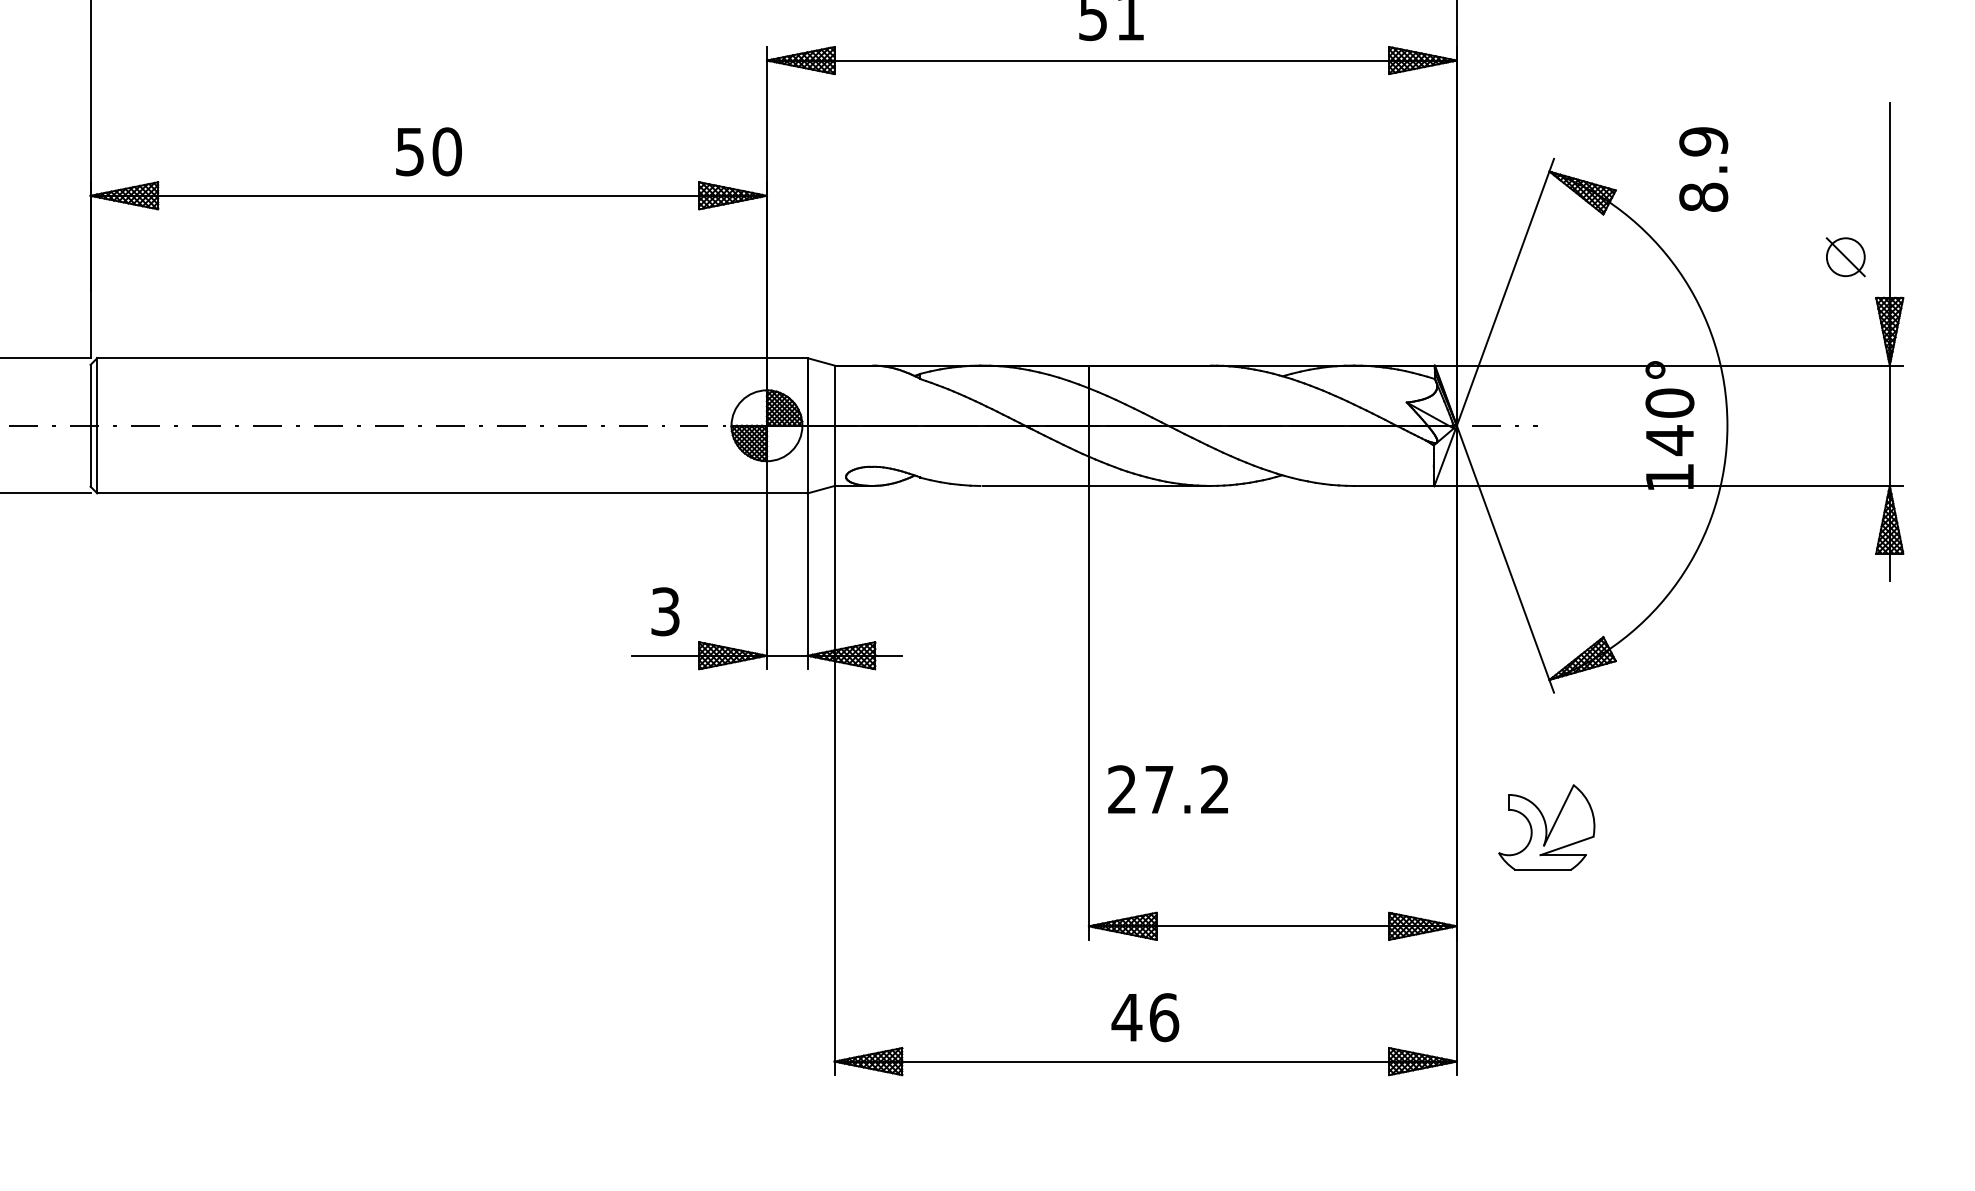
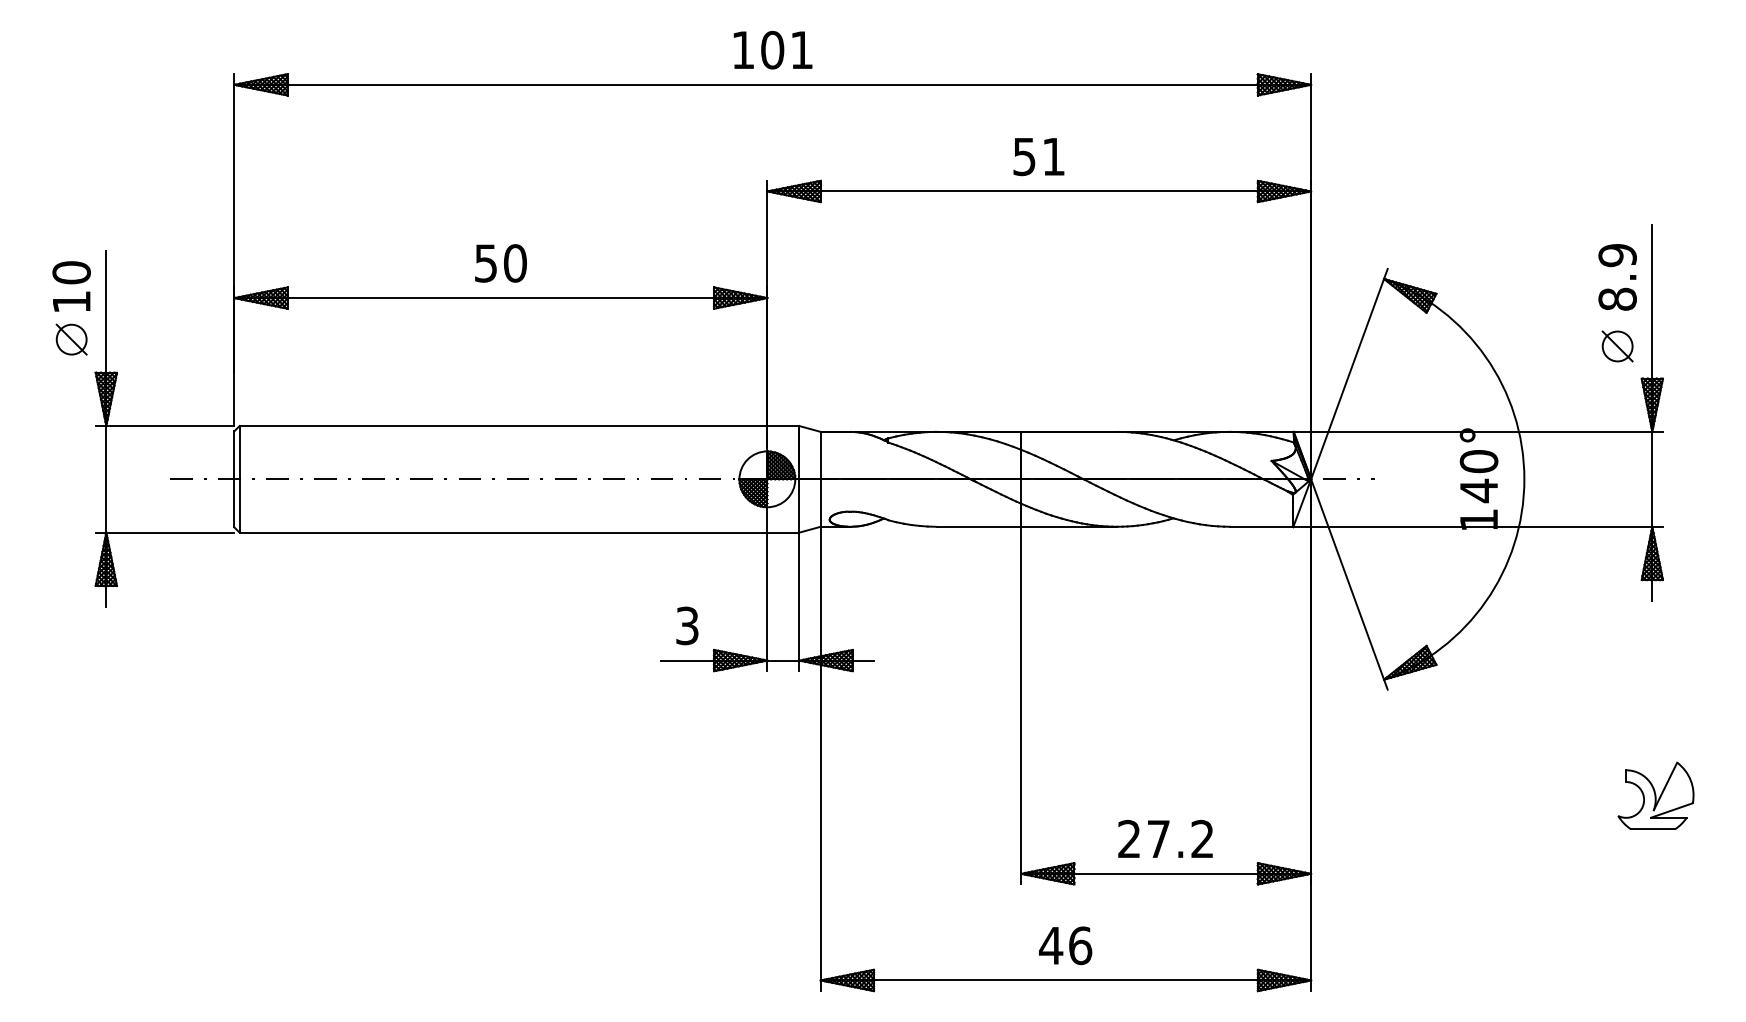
text: (1703, 169) -> (1617, 277), moved
text: (1168, 788) -> (1165, 838), moved
part: (1546, 826) -> (1655, 795), moved

